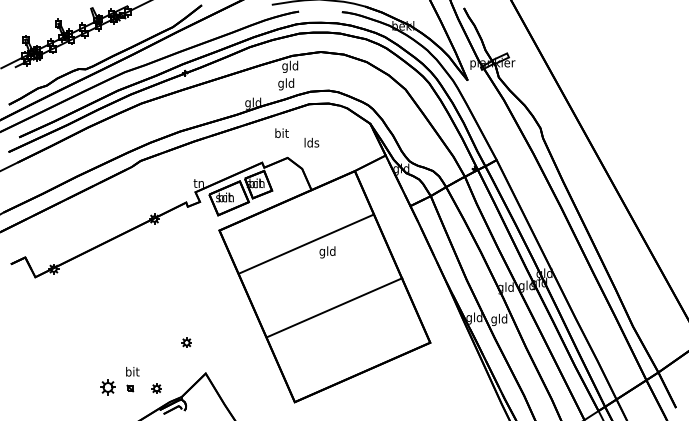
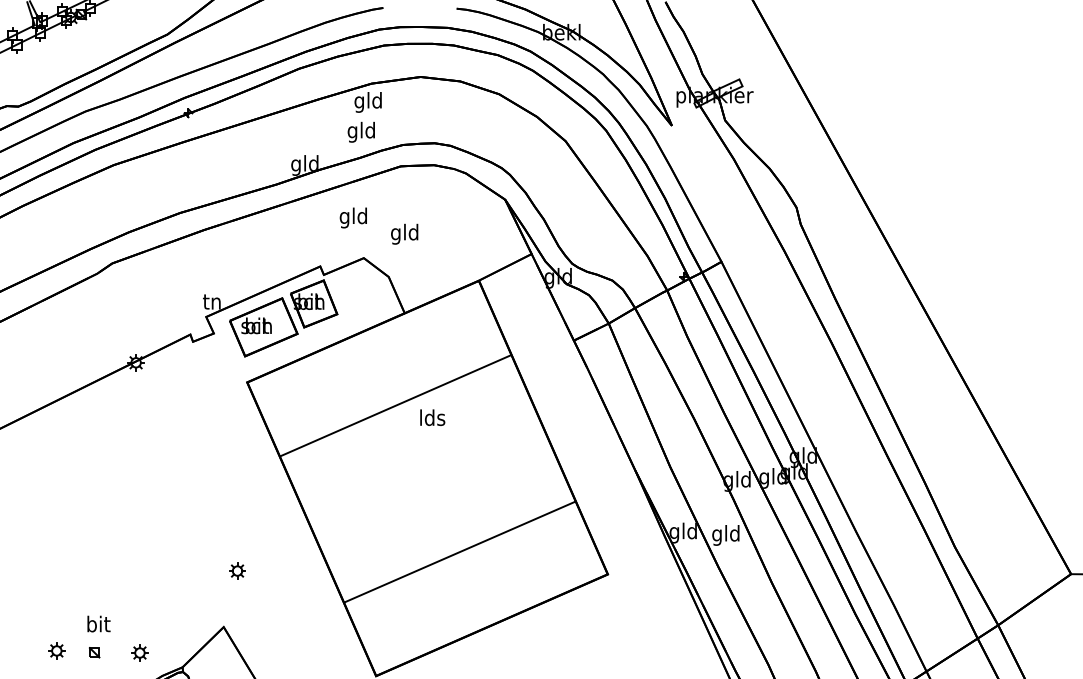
text: (281, 134) -> (353, 218), bit -> gld
text: (311, 143) -> (404, 233), lds -> gld
text: (327, 252) -> (432, 419), gld -> lds
line: (334, 307) -> (459, 551), moved
part: (186, 342) -> (236, 570), moved
part: (108, 387) -> (57, 650), size x0.62

